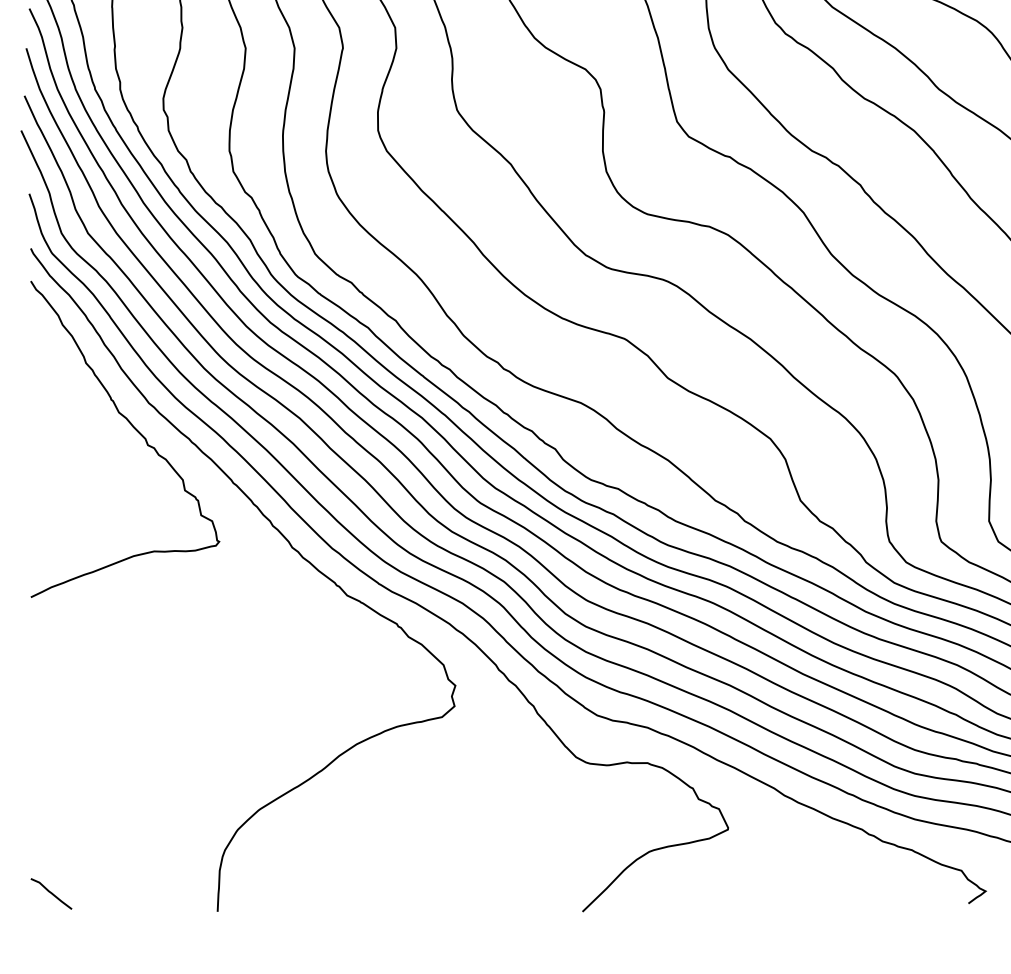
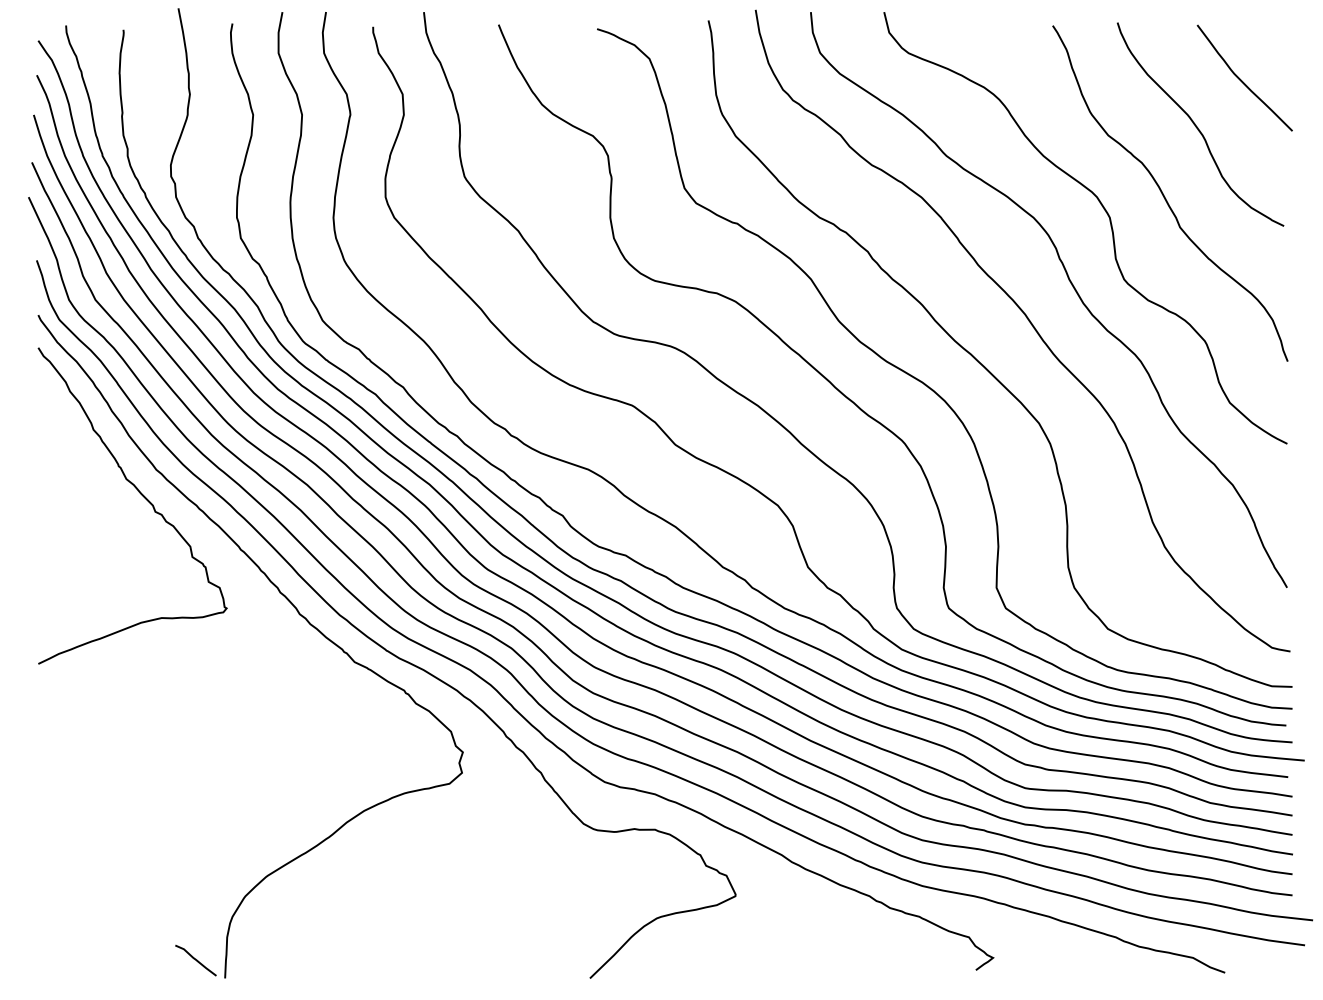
curve: (51, 893) -> (195, 960), moved

